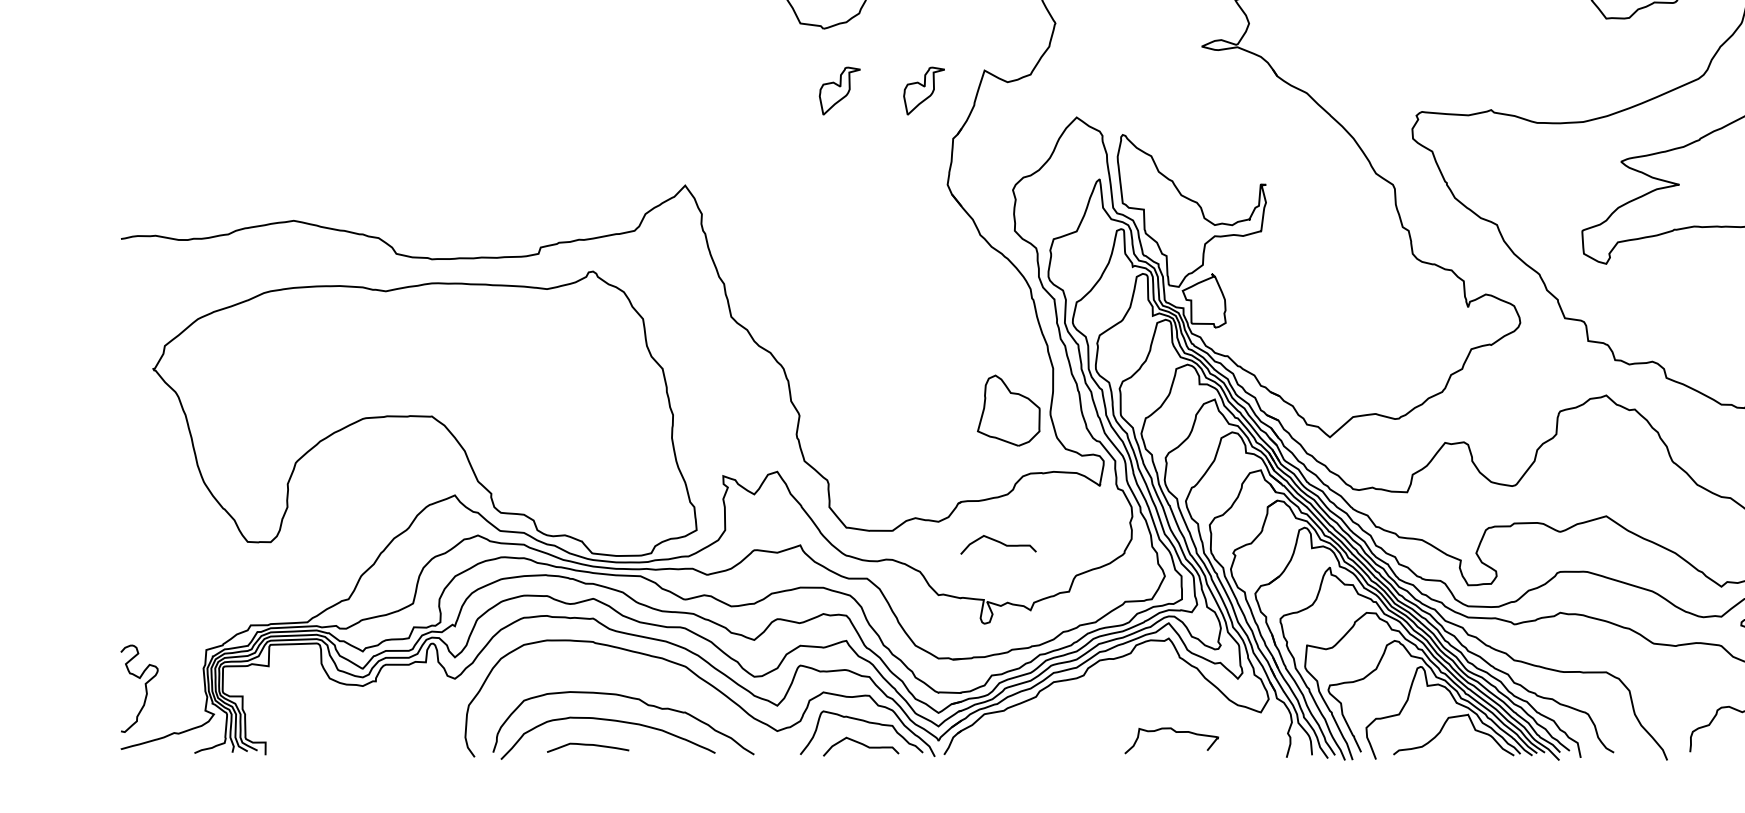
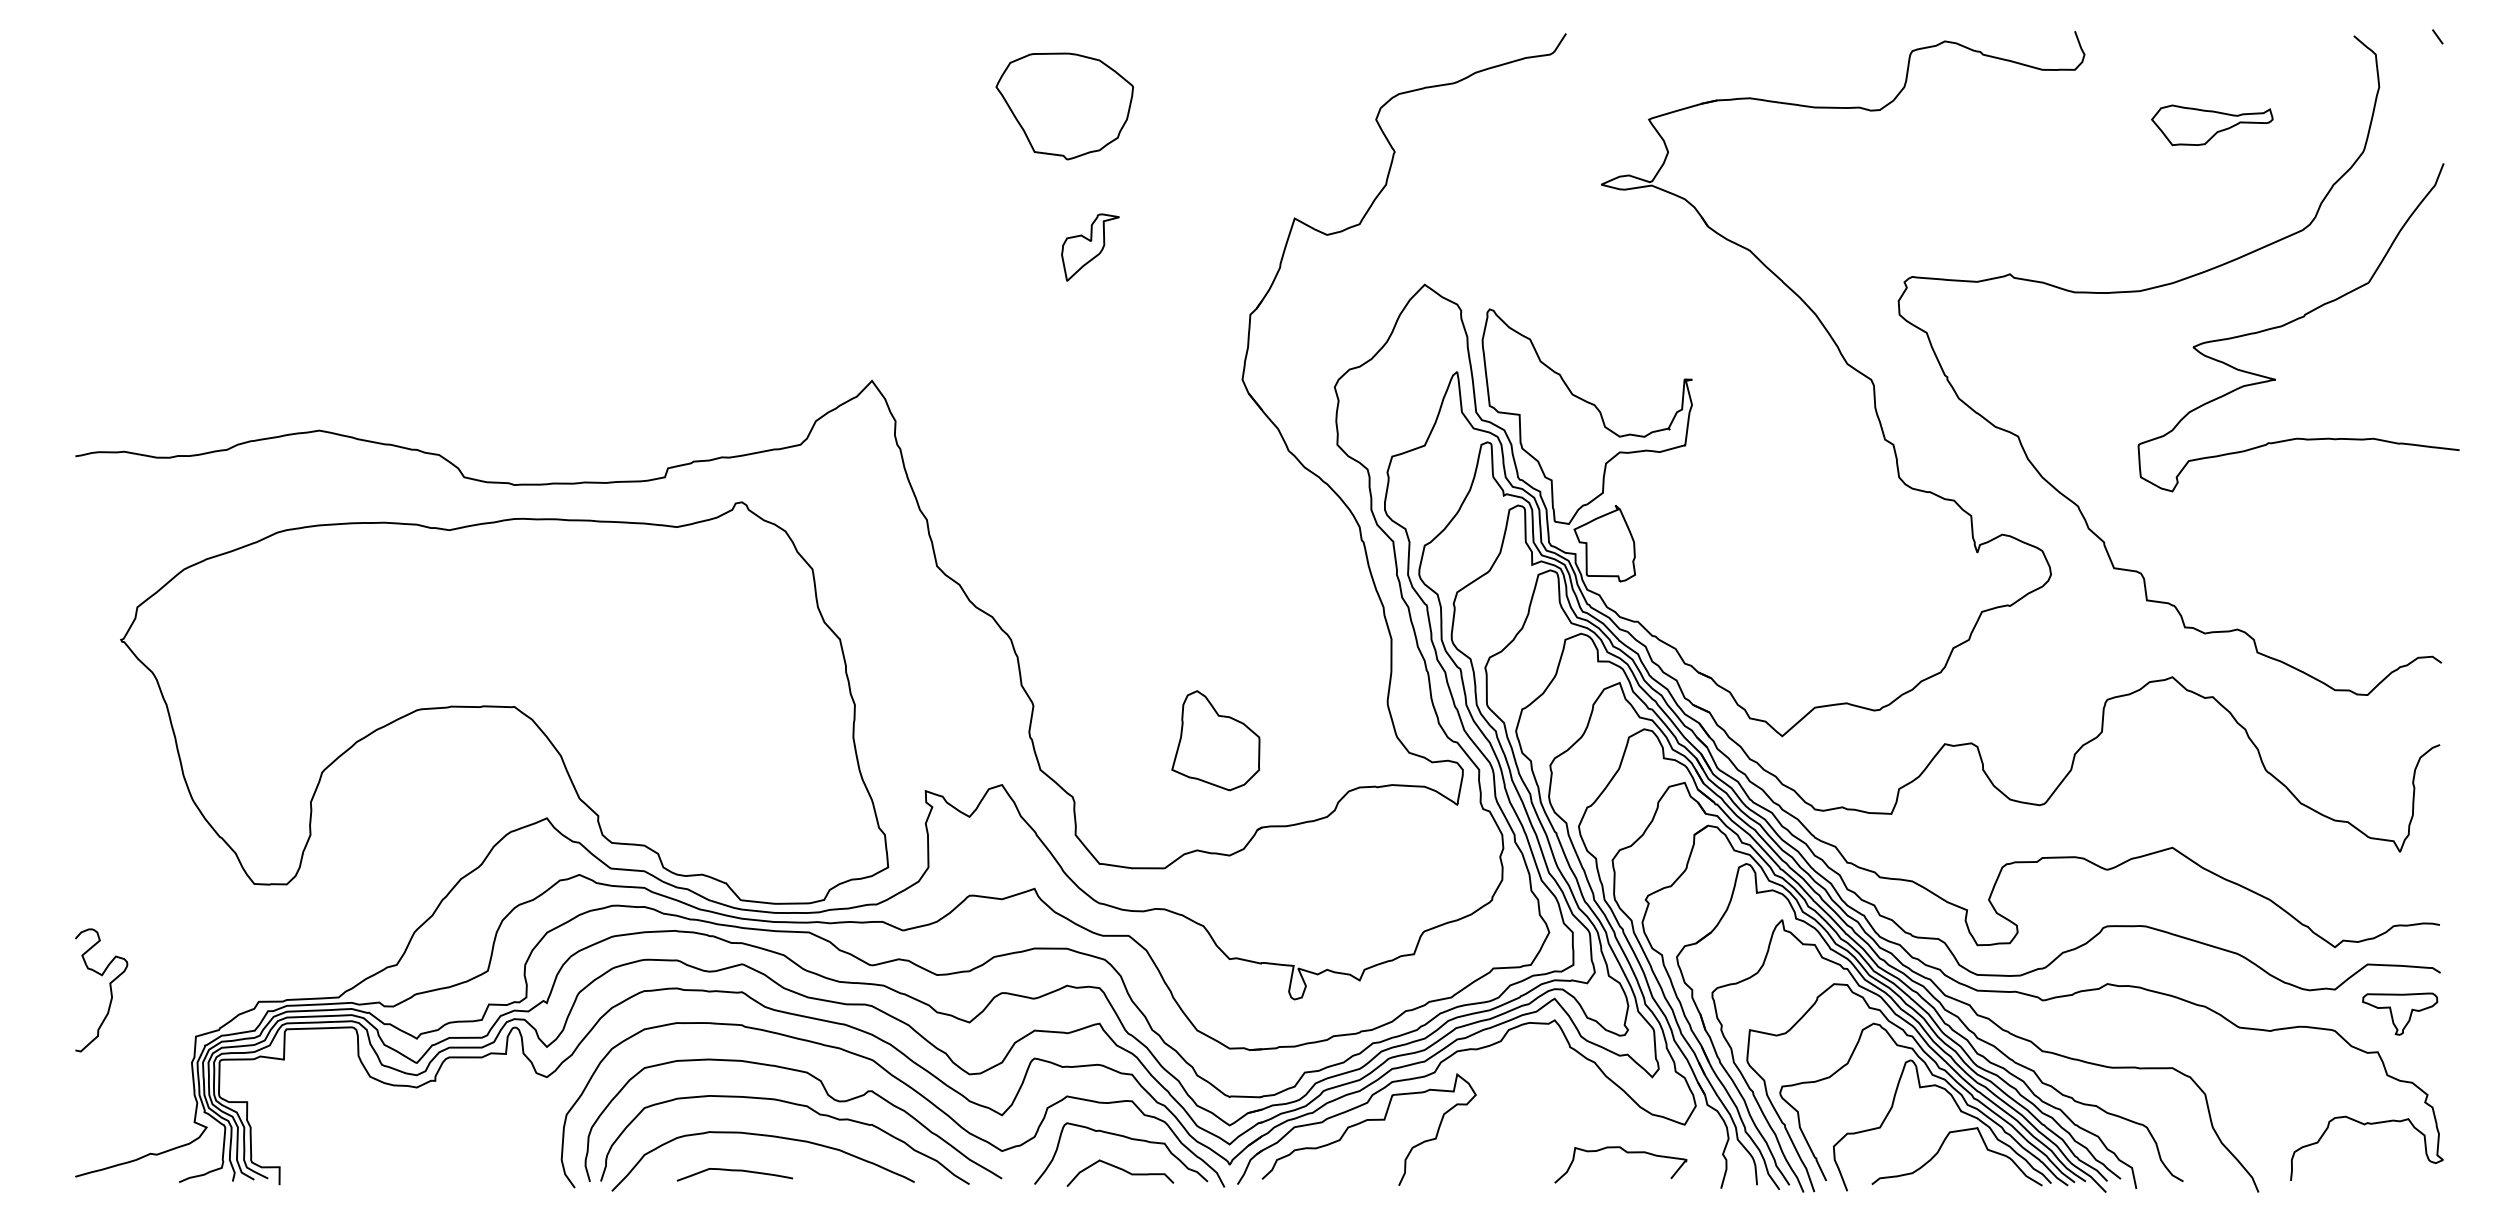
part: (924, 91) -> (1209, 247), removed
part: (1008, 410) -> (1215, 740), moved
curve: (999, 542) -> (1315, 885), removed
curve: (145, 686) -> (109, 987), moved
curve: (652, 691) -> (826, 1094), added
curve: (1034, 710) -> (1364, 1122), added
curve: (1175, 732) -> (1625, 1152), moved

